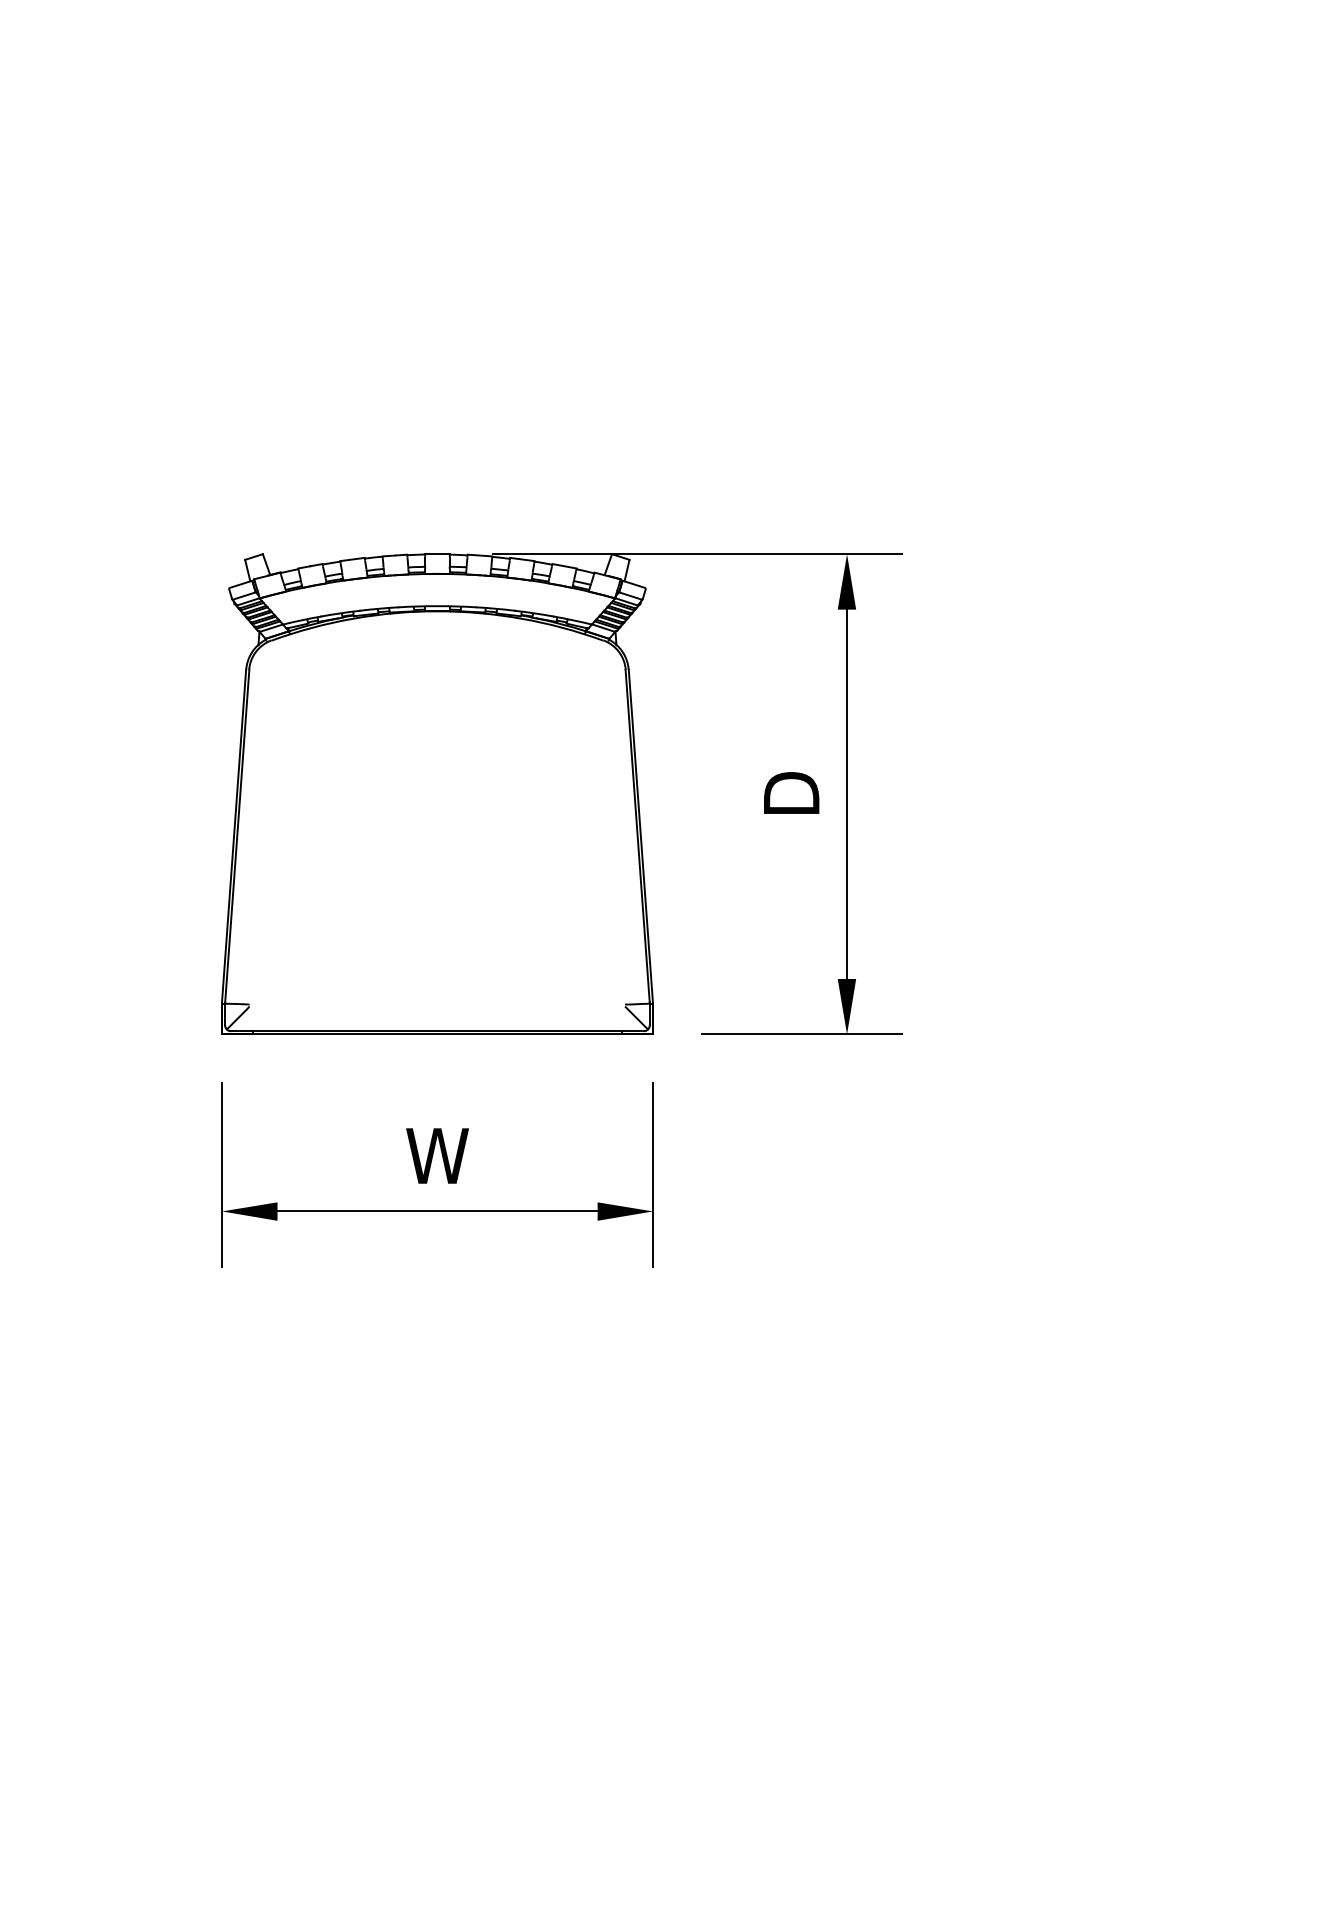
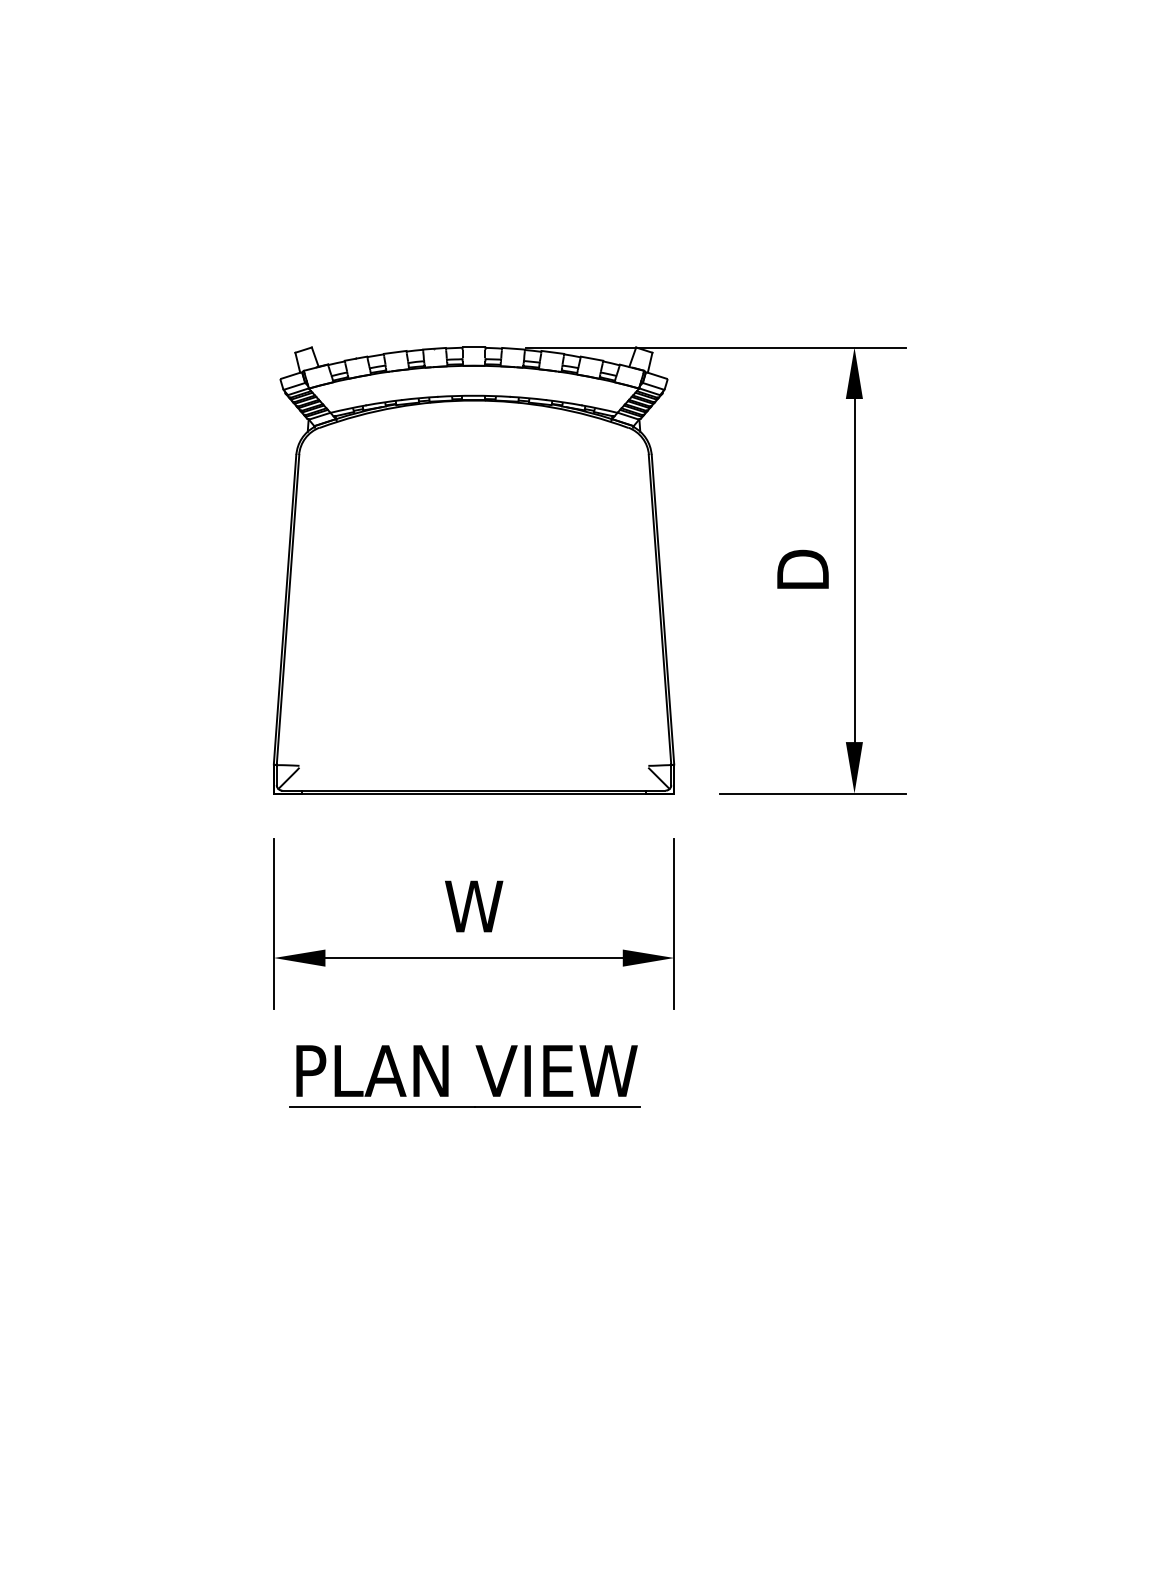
part: (409, 1338) -> (448, 1076), added

